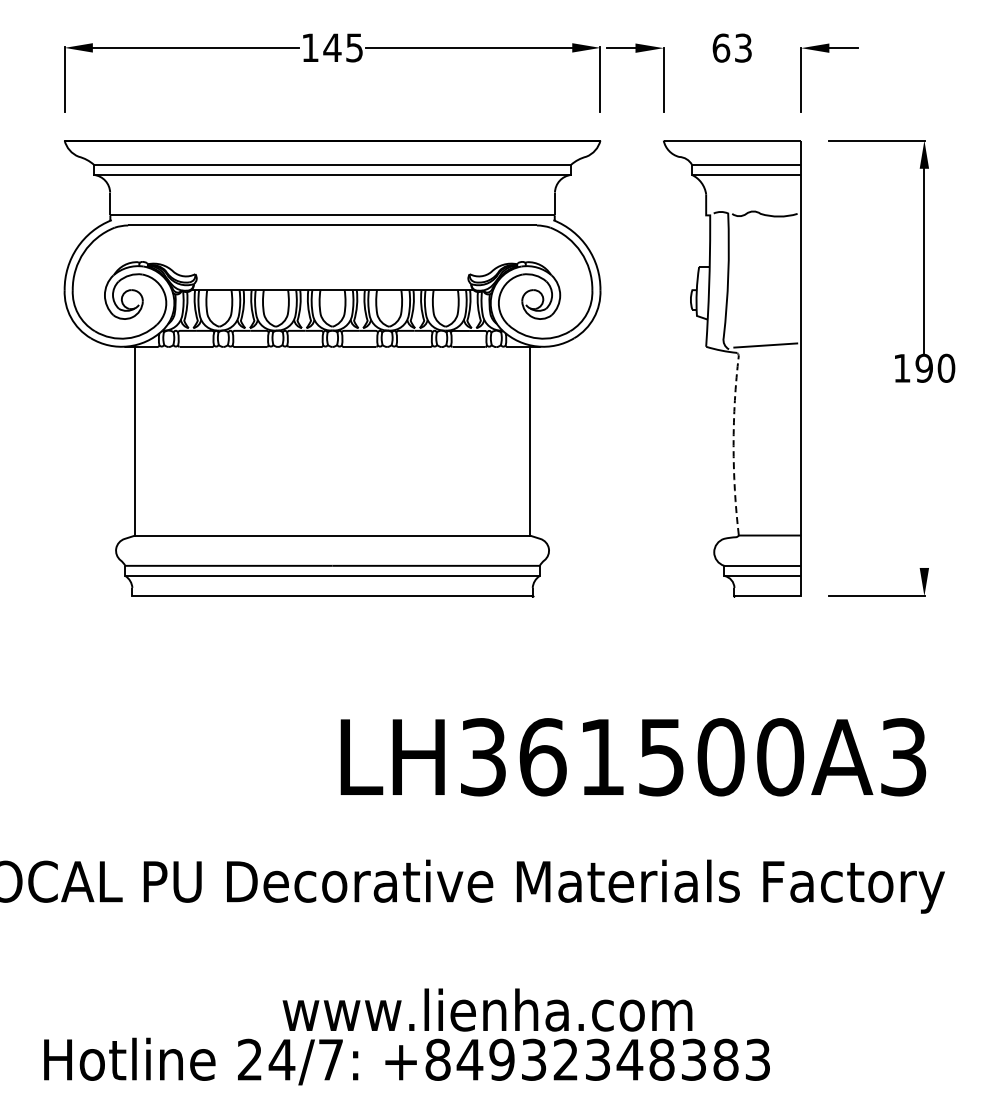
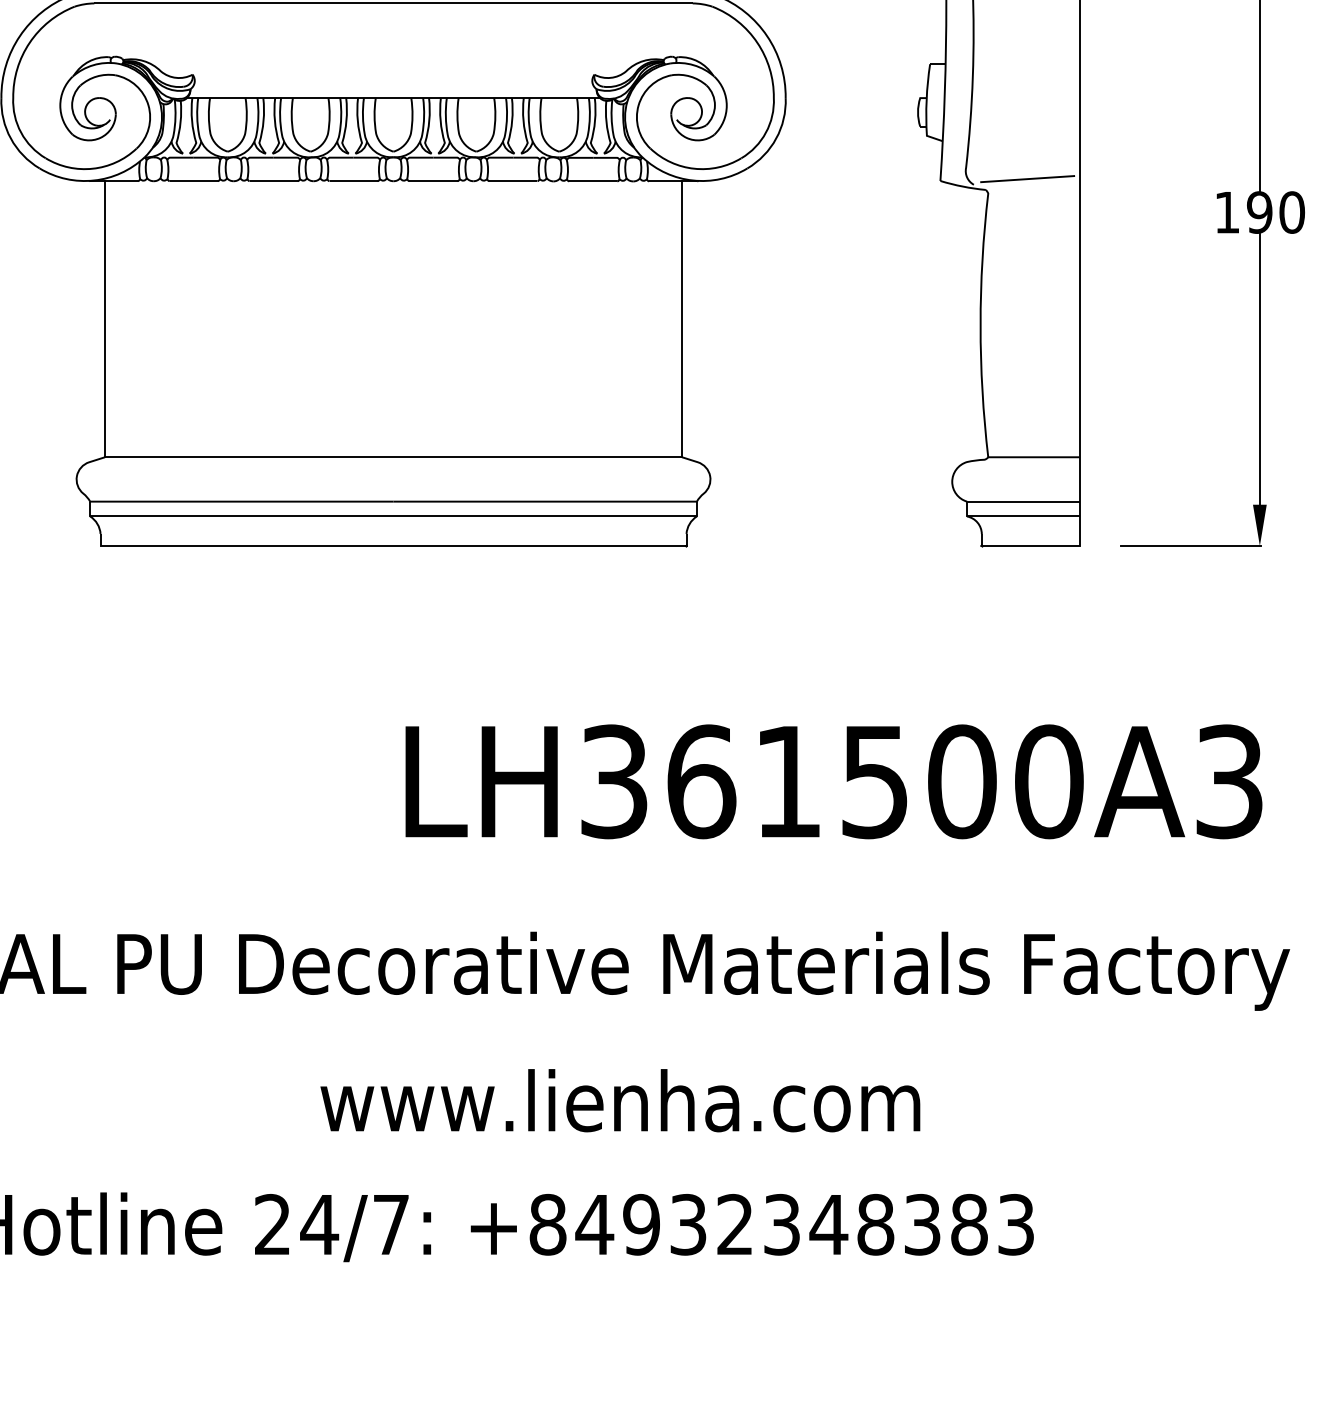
line: (733, 442) -> (980, 321), dashed -> solid
line: (924, 474) -> (1260, 367), added
text: (487, 1009) -> (620, 1099), moved

